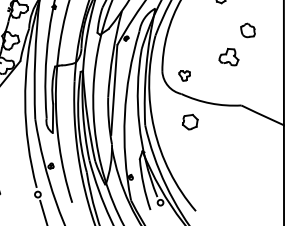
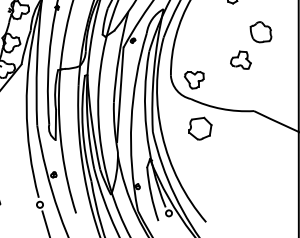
part: (247, 30) -> (260, 32), size x1.43
part: (184, 75) -> (194, 79), size x1.67
part: (189, 121) -> (199, 127), size x1.43

